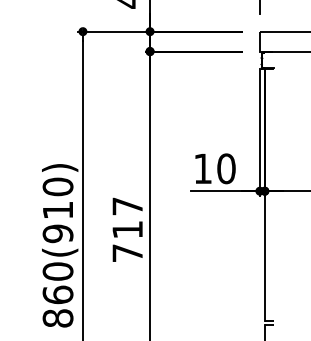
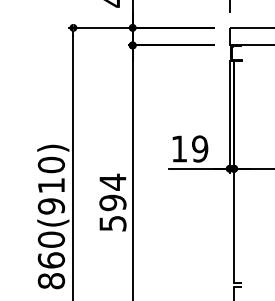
text: (226, 168) -> (200, 148), 10 -> 19
text: (127, 229) -> (112, 202), 717 -> 594

